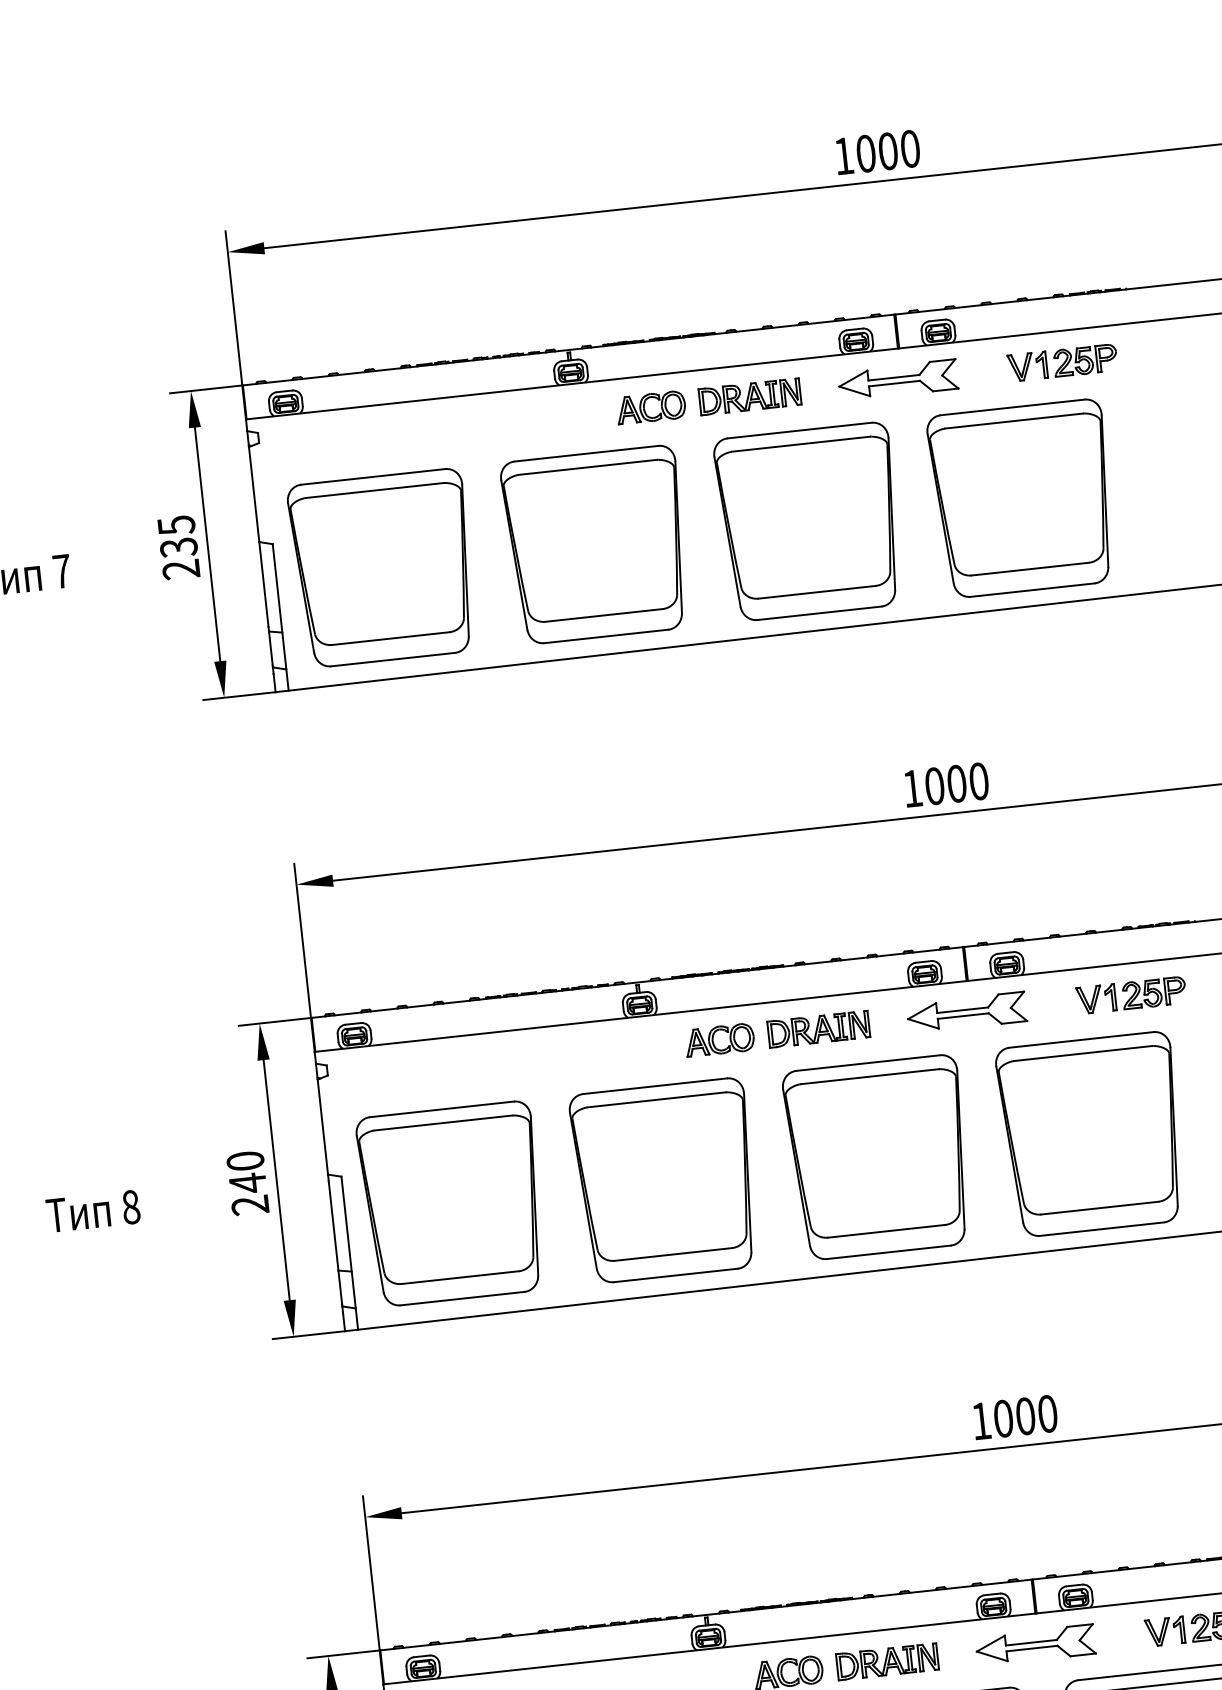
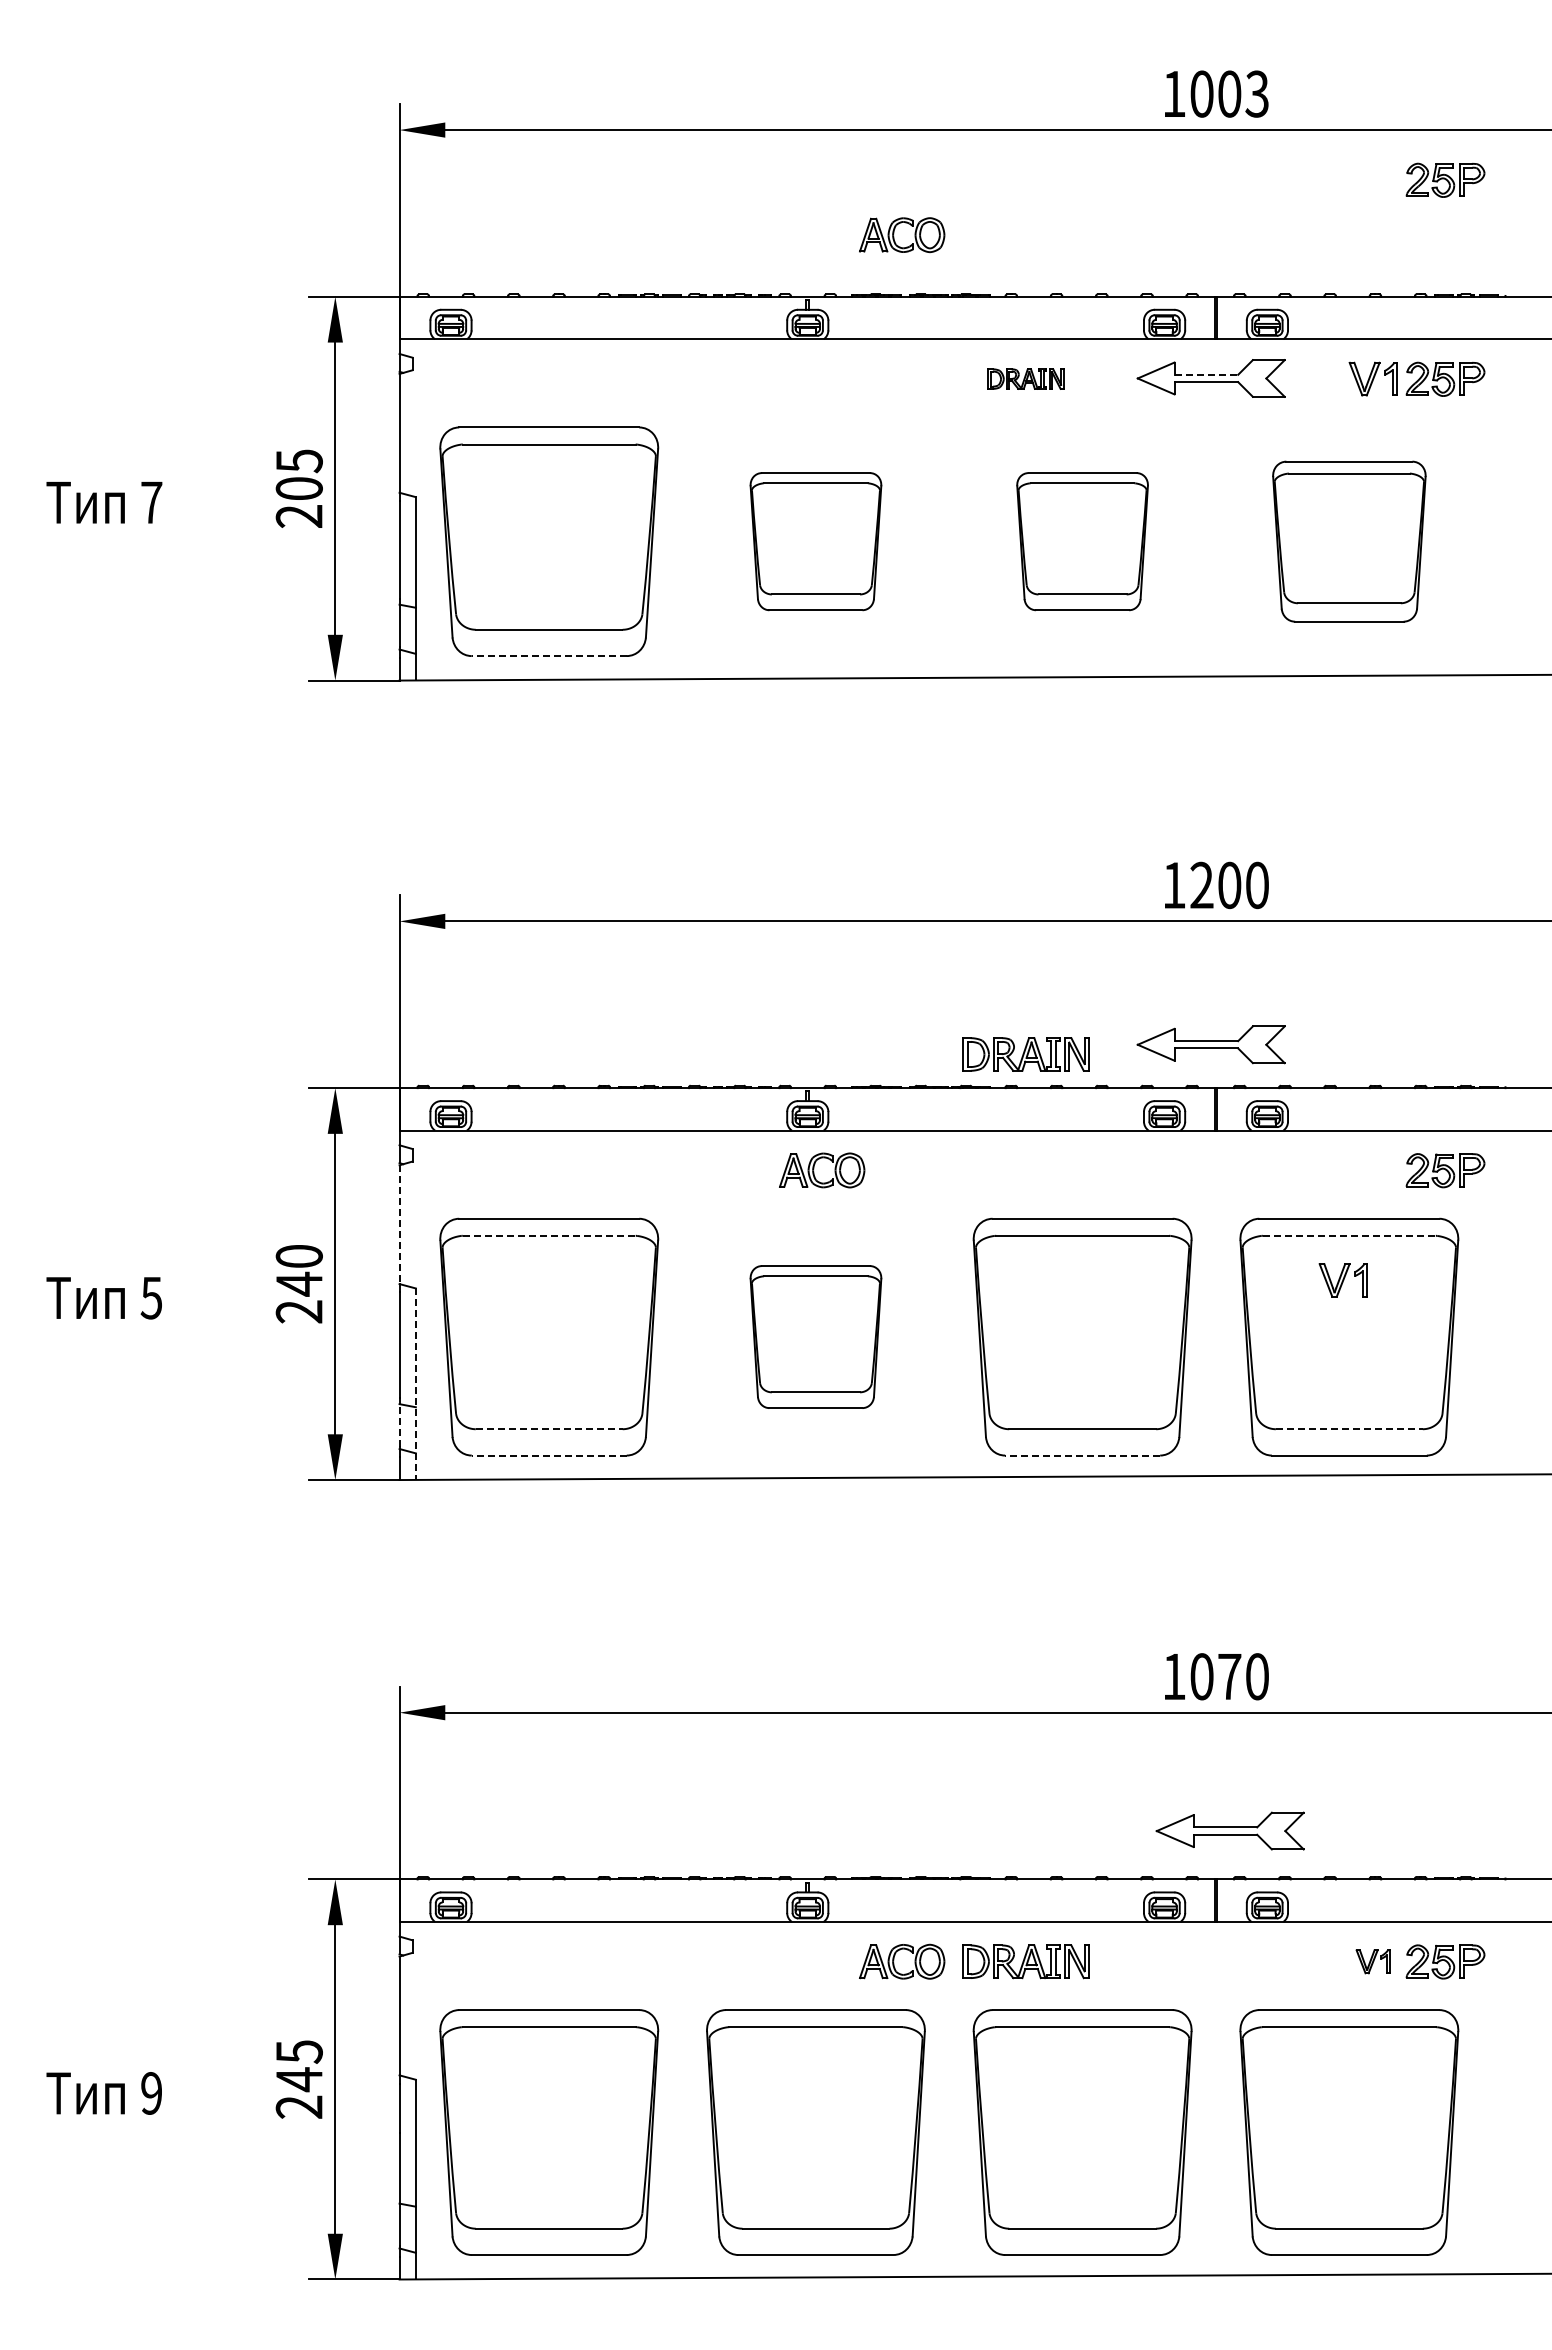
text: (909, 148) -> (1256, 93), 1000 -> 1003
part: (1068, 200) -> (1445, 179), added
line: (894, 377) -> (1206, 374), solid -> dashed
part: (749, 396) -> (1025, 378), size x0.6
part: (645, 409) -> (894, 236), moved
part: (1022, 498) -> (1349, 541), size x0.7
part: (809, 521) -> (1082, 541), size x0.6
part: (595, 544) -> (815, 541), size x0.6
text: (178, 547) -> (298, 488), 235 -> 205
line: (393, 659) -> (549, 656), solid -> dashed
text: (934, 786) -> (1201, 885), 1000 -> 1200
part: (1095, 999) -> (1342, 1280), moved
part: (966, 1012) -> (1210, 1044), moved
part: (818, 1029) -> (1025, 1054), moved
part: (713, 1040) -> (814, 1169), moved
line: (1083, 1053) -> (1349, 1235), solid -> dashed
line: (443, 1122) -> (549, 1235), solid -> dashed
line: (322, 1127) -> (399, 1225), solid -> dashed
part: (665, 1180) -> (815, 1336), size x0.6
text: (130, 1206) -> (151, 1297), 8 -> 5
line: (1099, 1208) -> (1349, 1429), solid -> dashed
line: (888, 1252) -> (1082, 1455), solid -> dashed
line: (349, 1253) -> (415, 1384), solid -> dashed
line: (460, 1277) -> (549, 1429), solid -> dashed
line: (340, 1286) -> (399, 1424), solid -> dashed
line: (462, 1298) -> (549, 1455), solid -> dashed
text: (1025, 1416) -> (1229, 1676), 1000 -> 1070
part: (1164, 1631) -> (1372, 1961), size x0.7
part: (1034, 1644) -> (1229, 1830), moved

